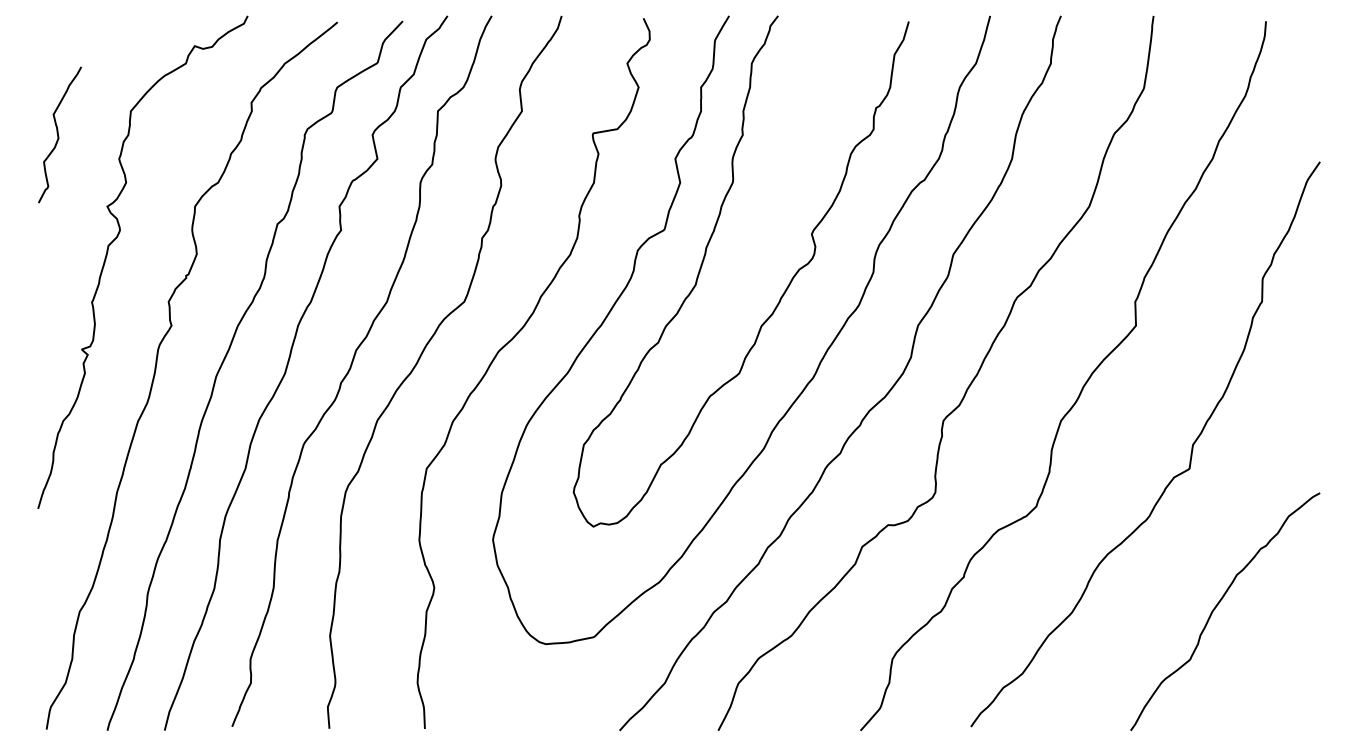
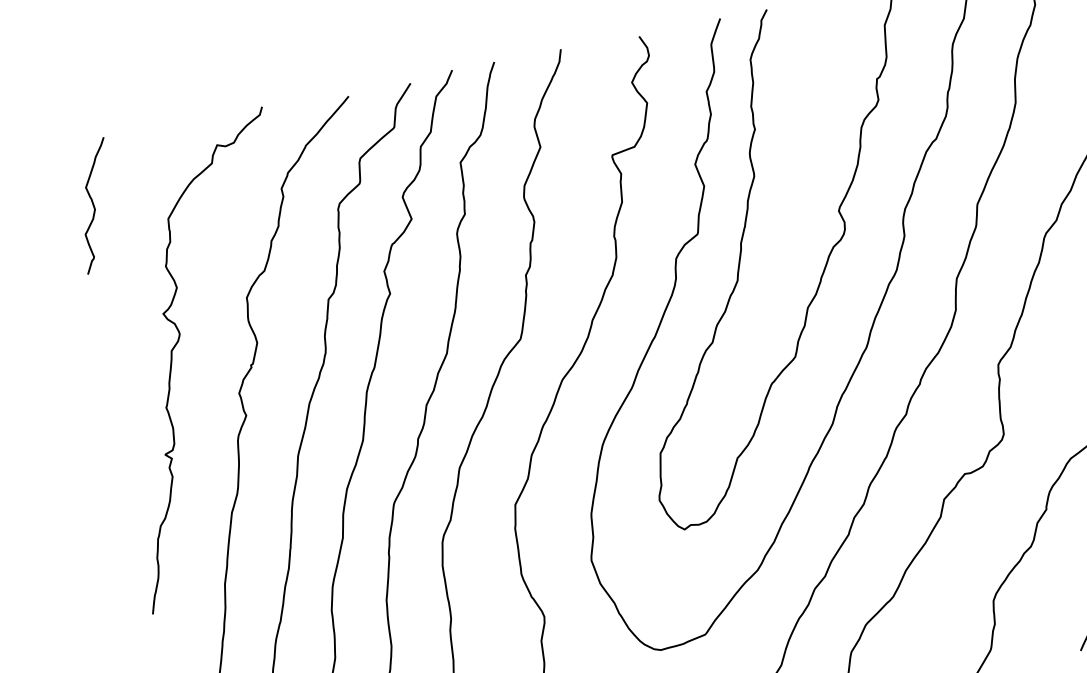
curve: (58, 134) -> (94, 205), moved

